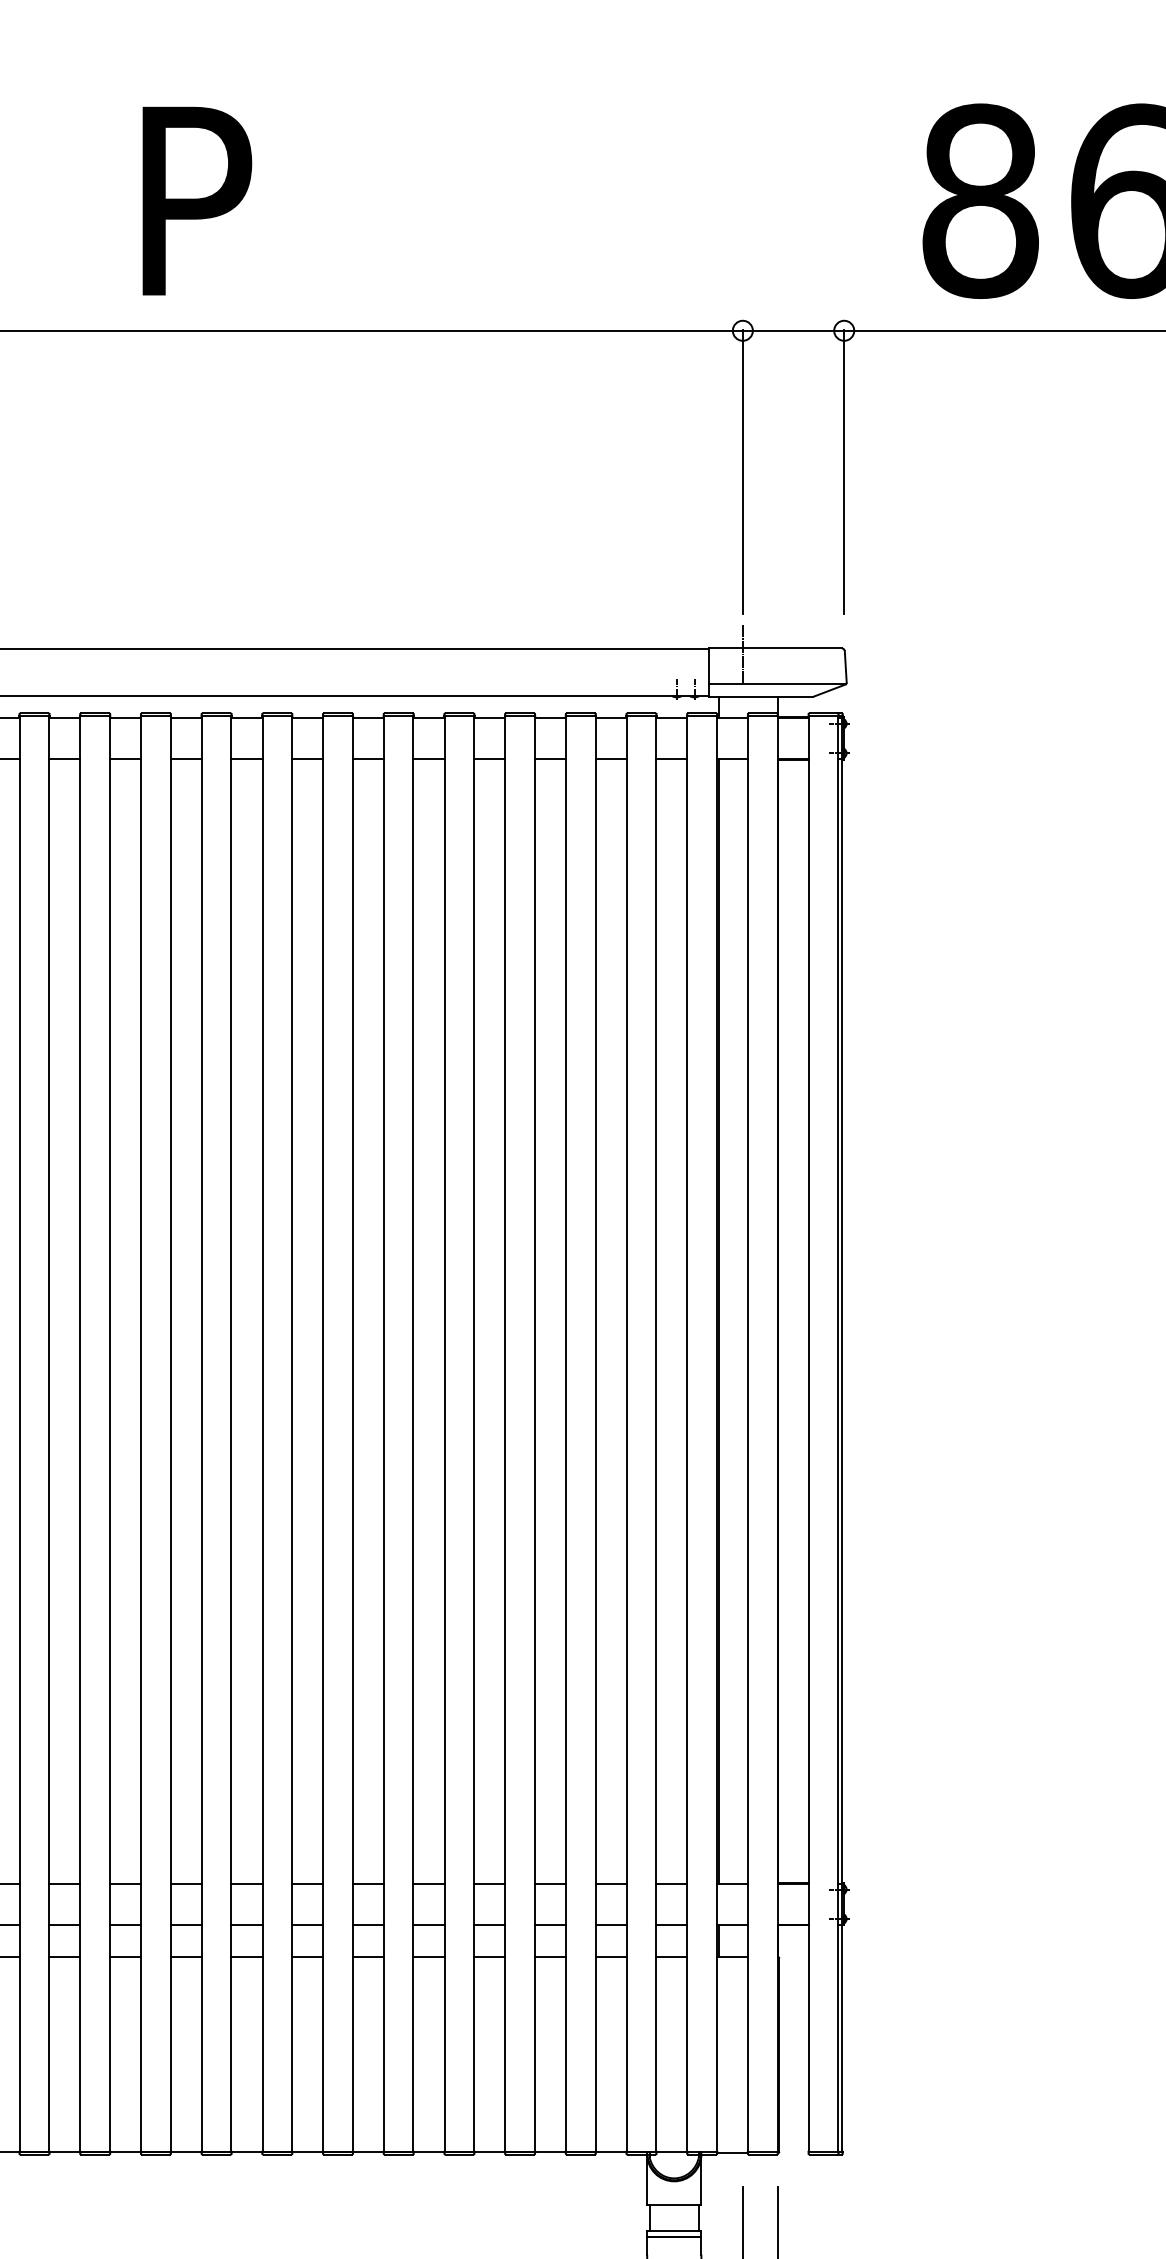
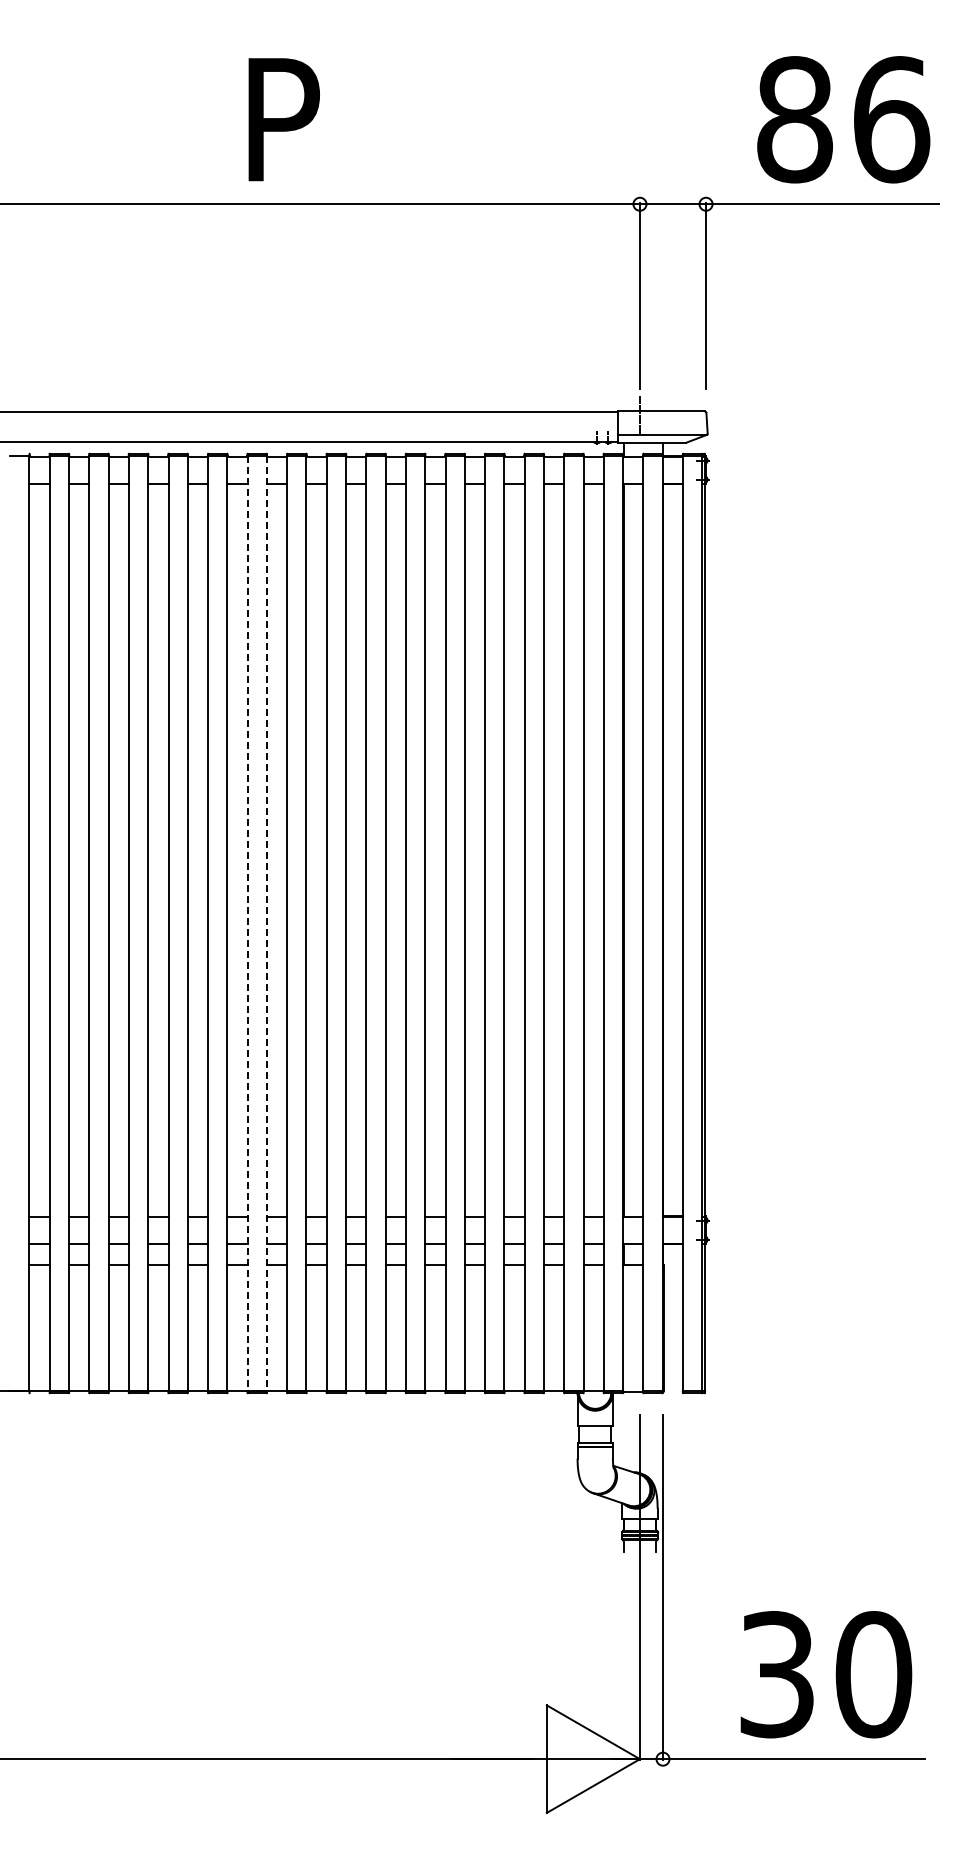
line: (140, 1433) -> (247, 923), solid -> dashed
line: (170, 1433) -> (266, 923), solid -> dashed

